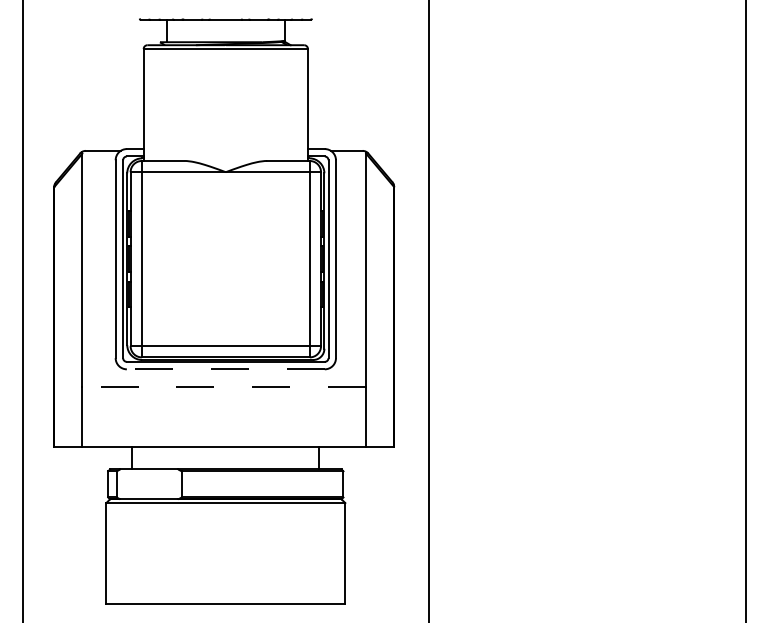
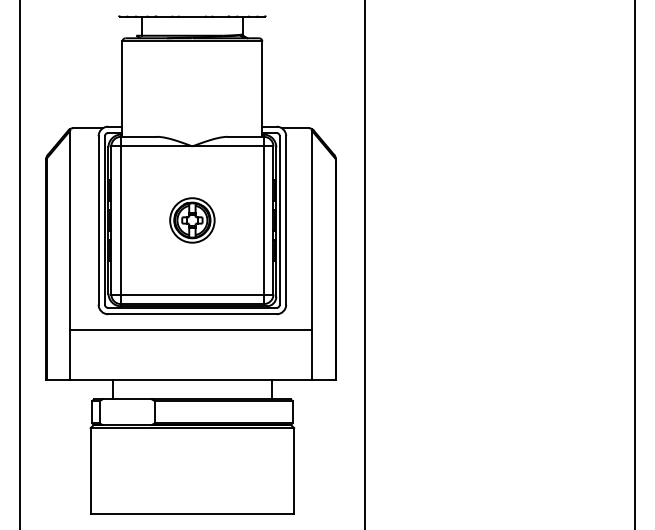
part: (225, 259) -> (192, 220), added
line: (225, 369) -> (192, 314), dashed -> solid
line: (224, 387) -> (191, 329), dashed -> solid

